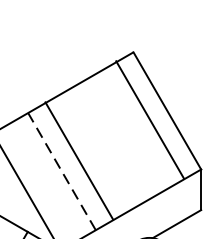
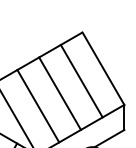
line: (149, 120) -> (81, 81), moved
line: (78, 160) -> (59, 93), moved
line: (62, 172) -> (38, 106), dashed -> solid

